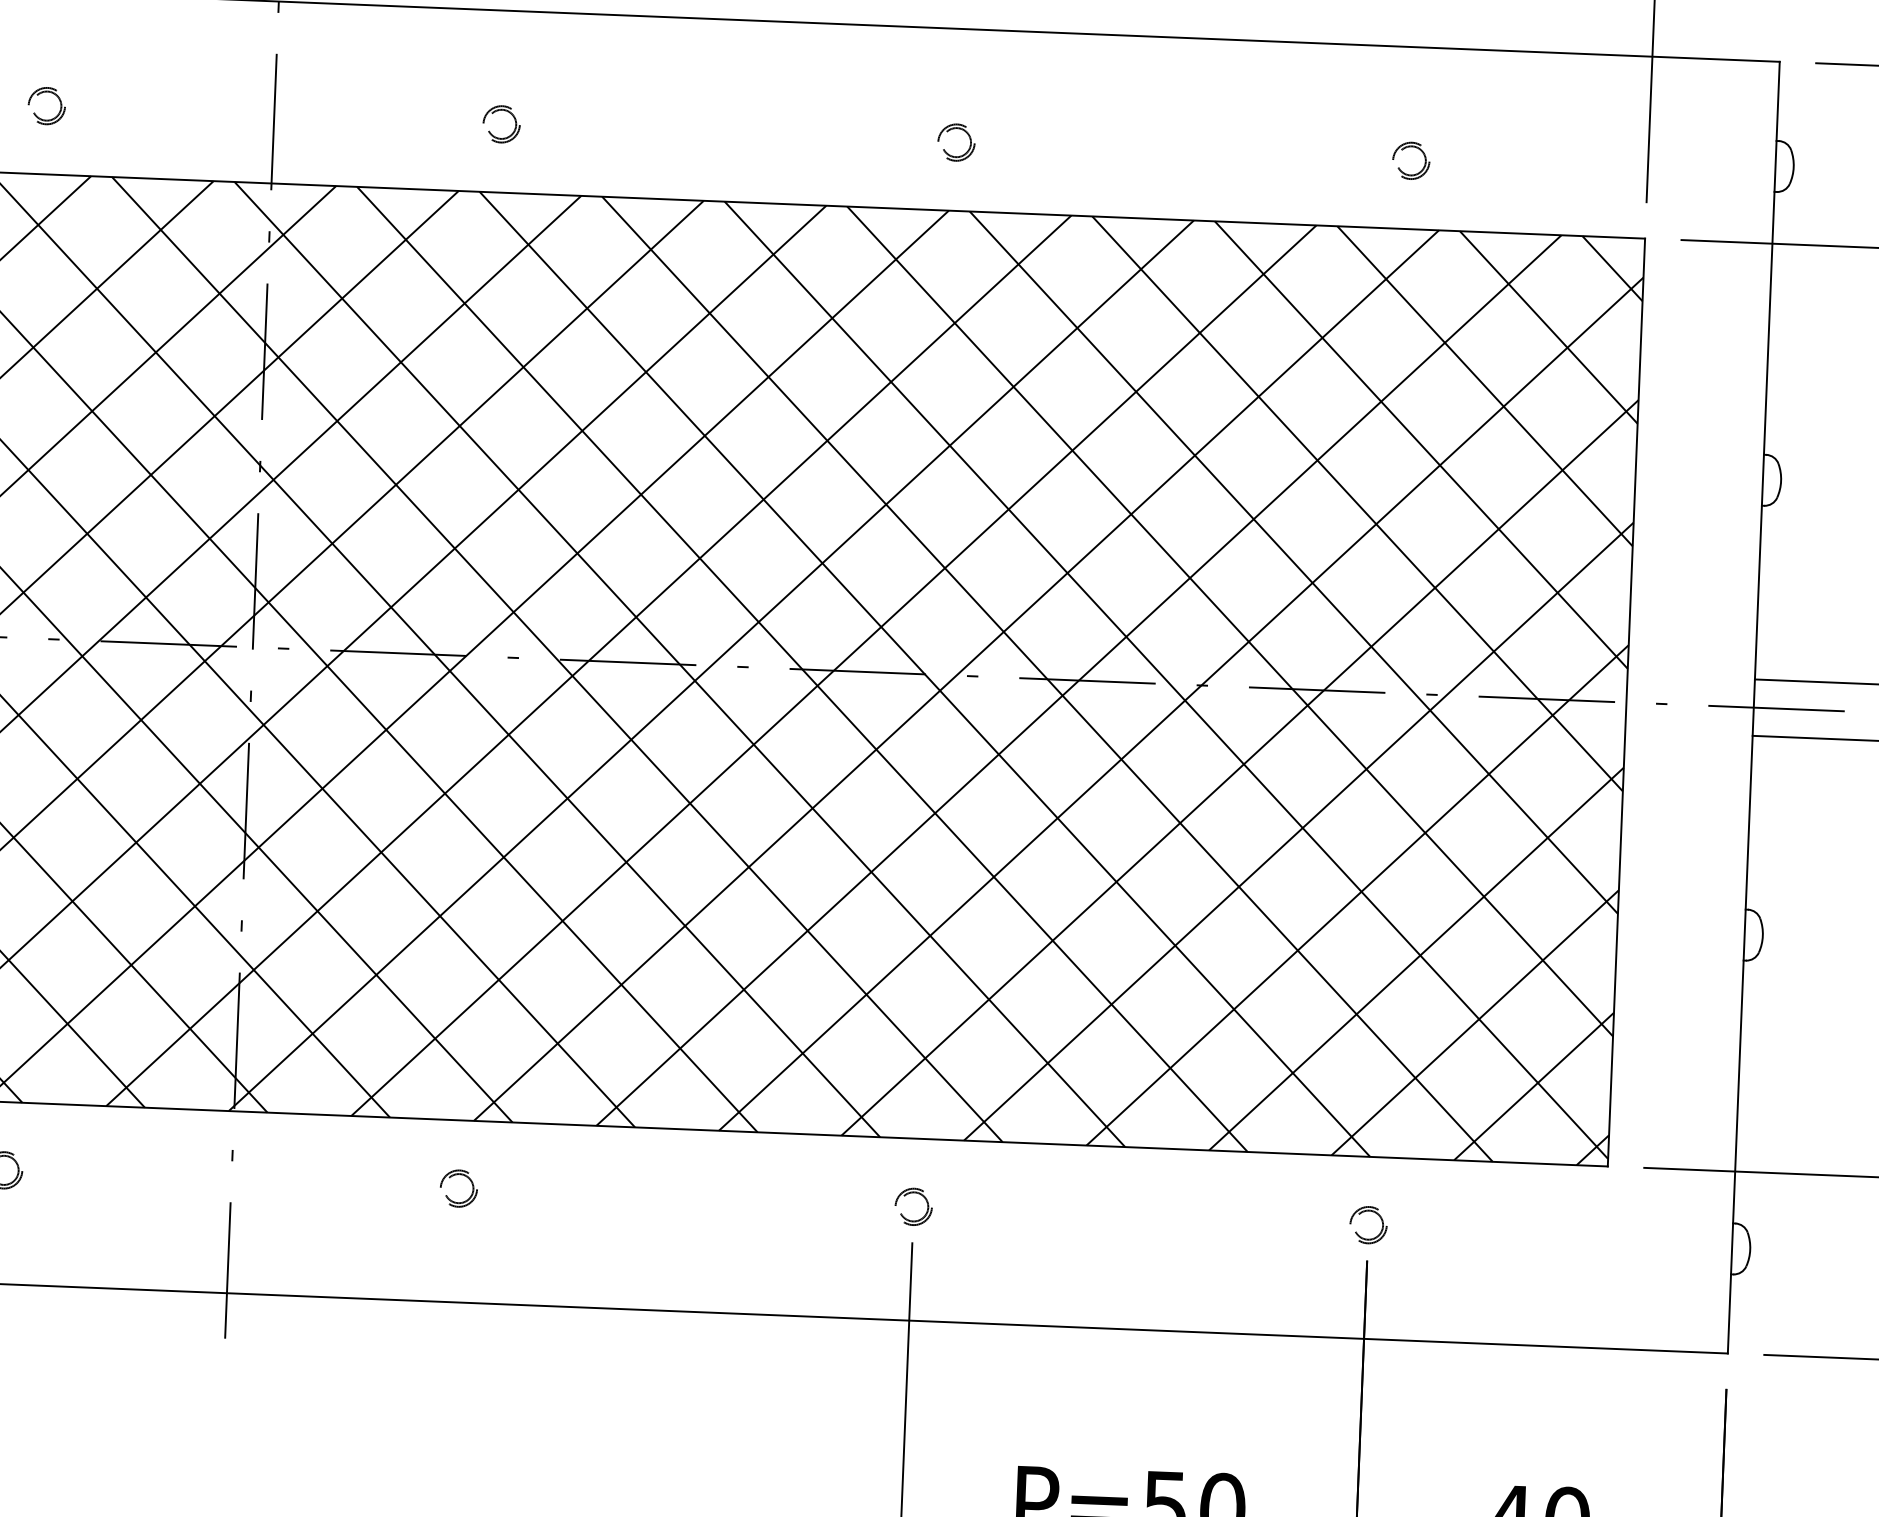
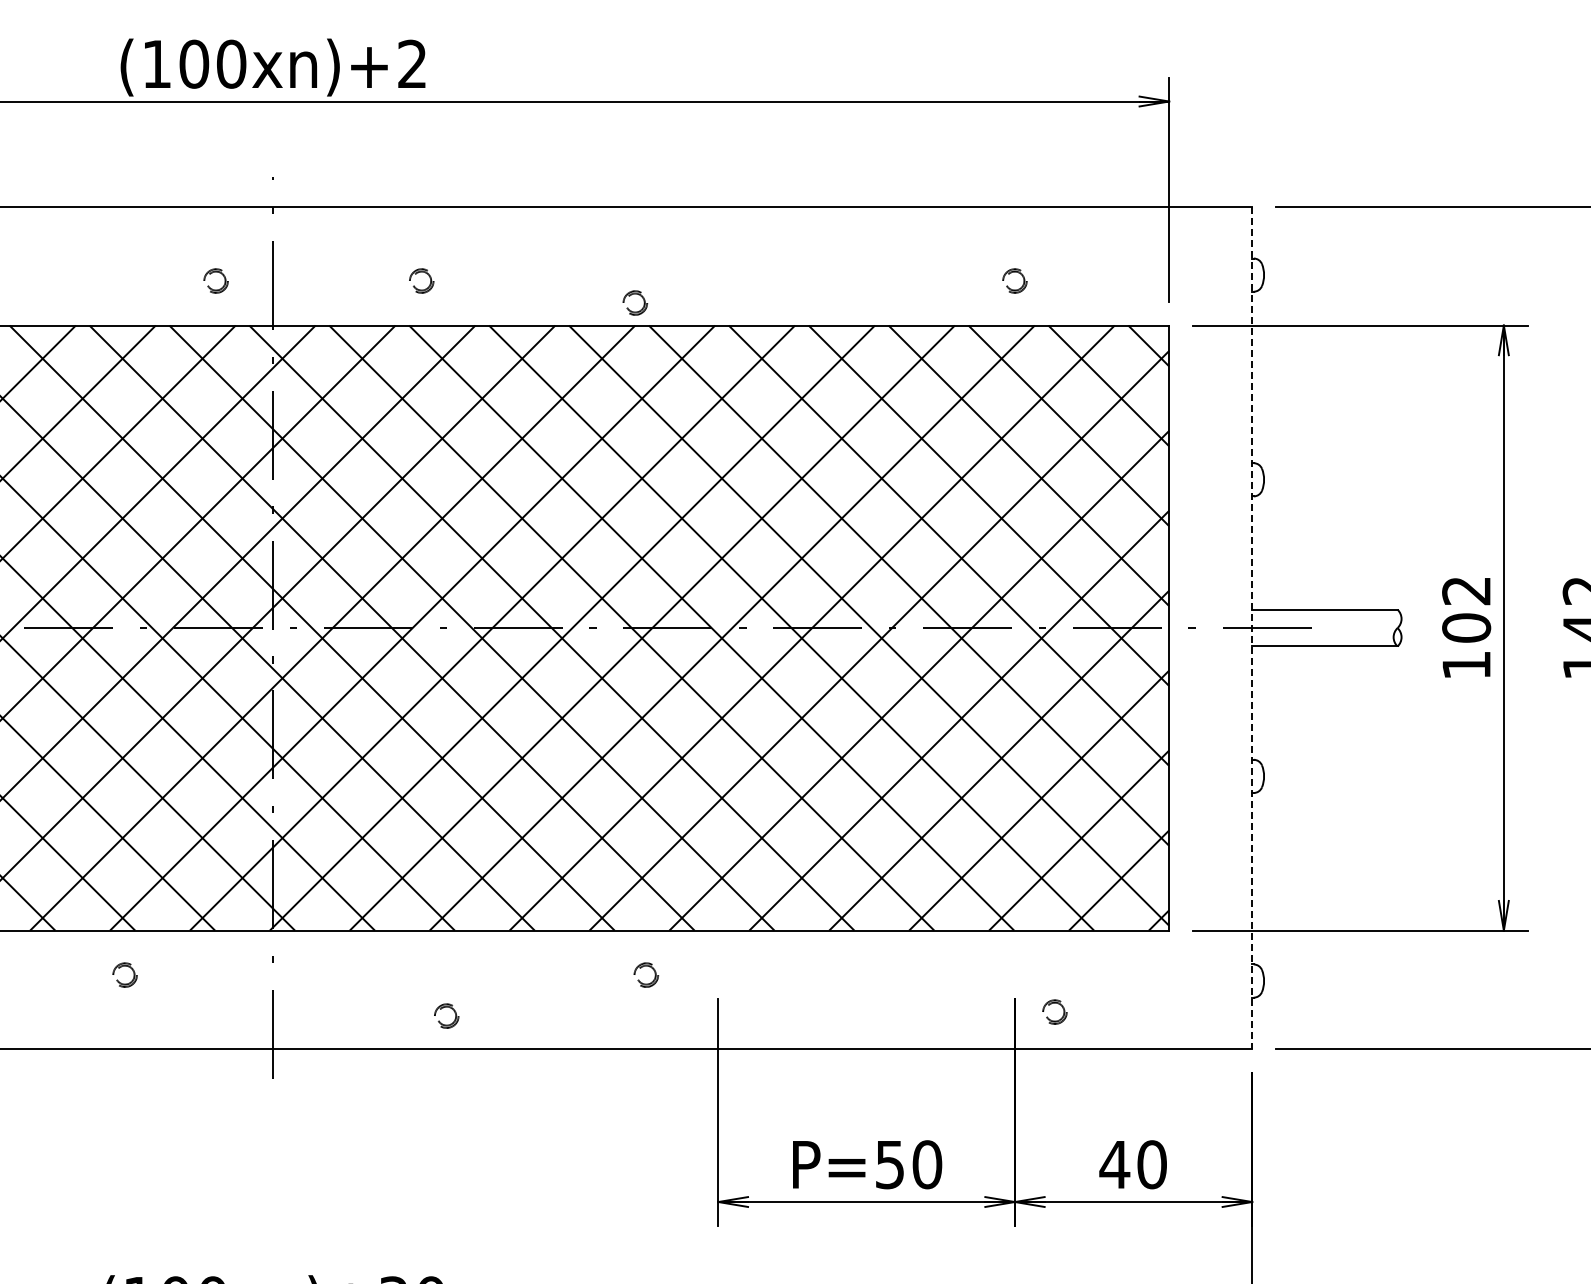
part: (41, 94) -> (212, 273), moved
part: (961, 131) -> (638, 295), moved
line: (1754, 708) -> (1252, 628), solid -> dashed
part: (454, 1176) -> (443, 1008), moved
part: (909, 1195) -> (643, 967), moved
part: (1363, 1213) -> (1051, 1004), moved

